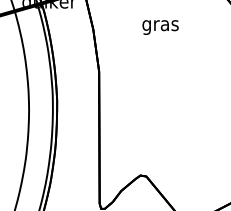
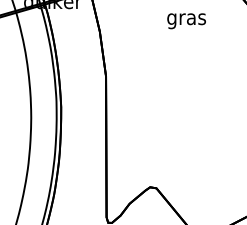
text: (160, 27) -> (186, 21), moved

